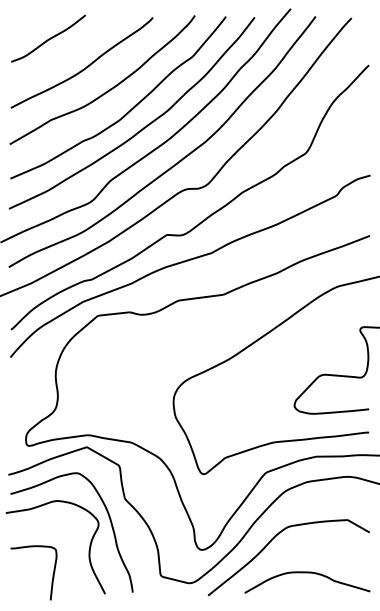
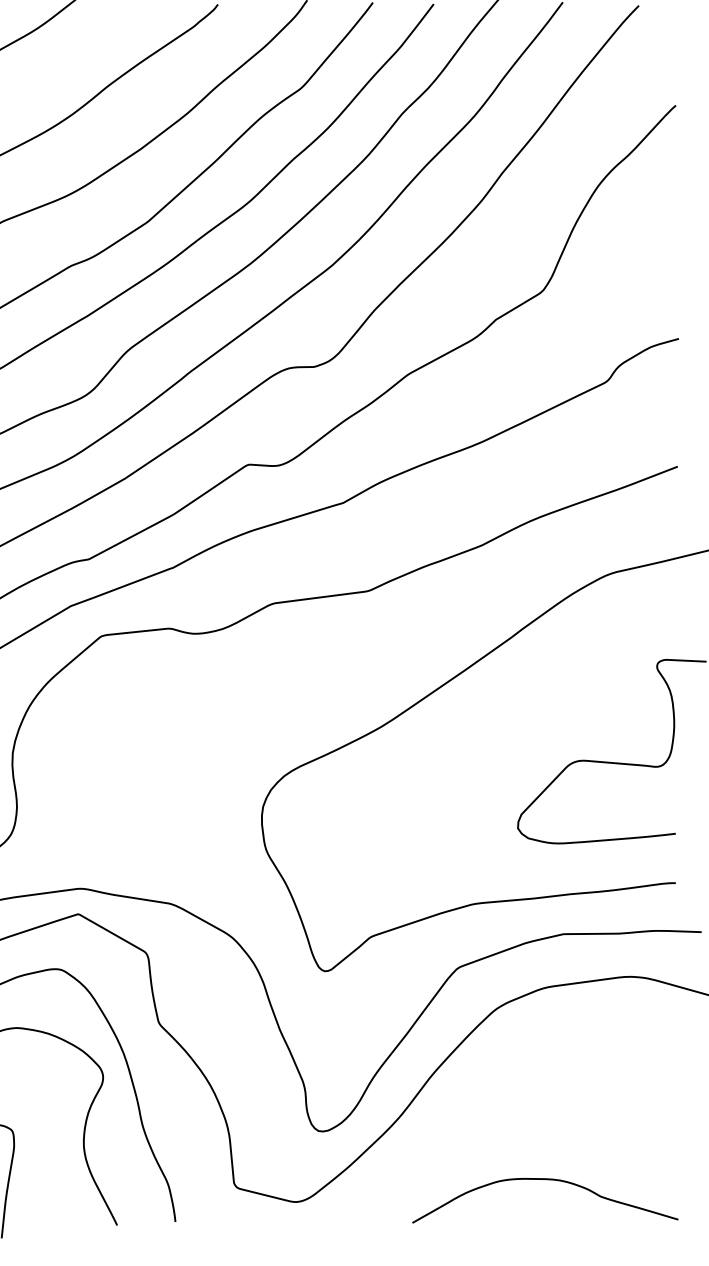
curve: (272, 540) -> (471, 1111), removed

